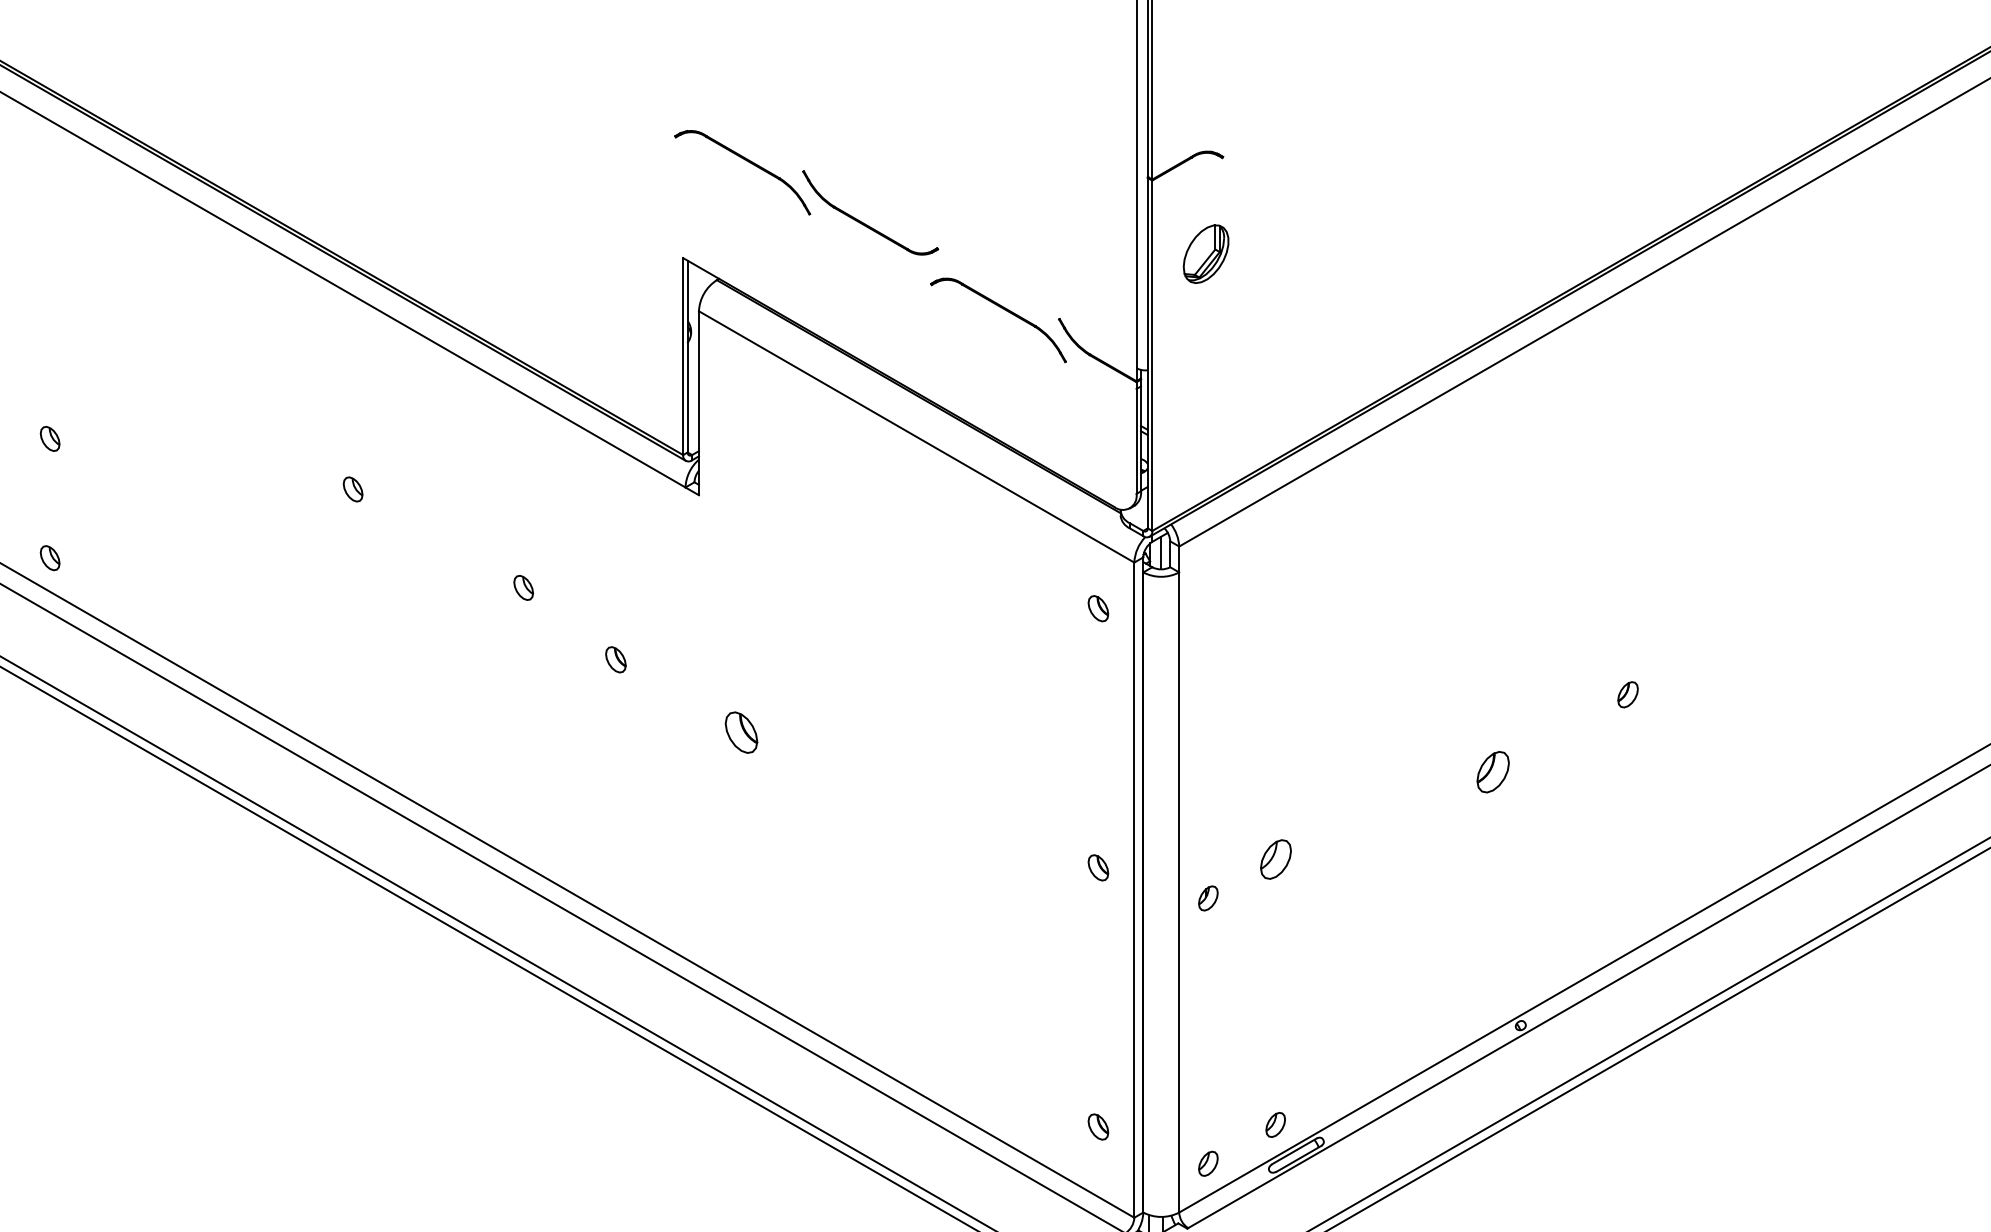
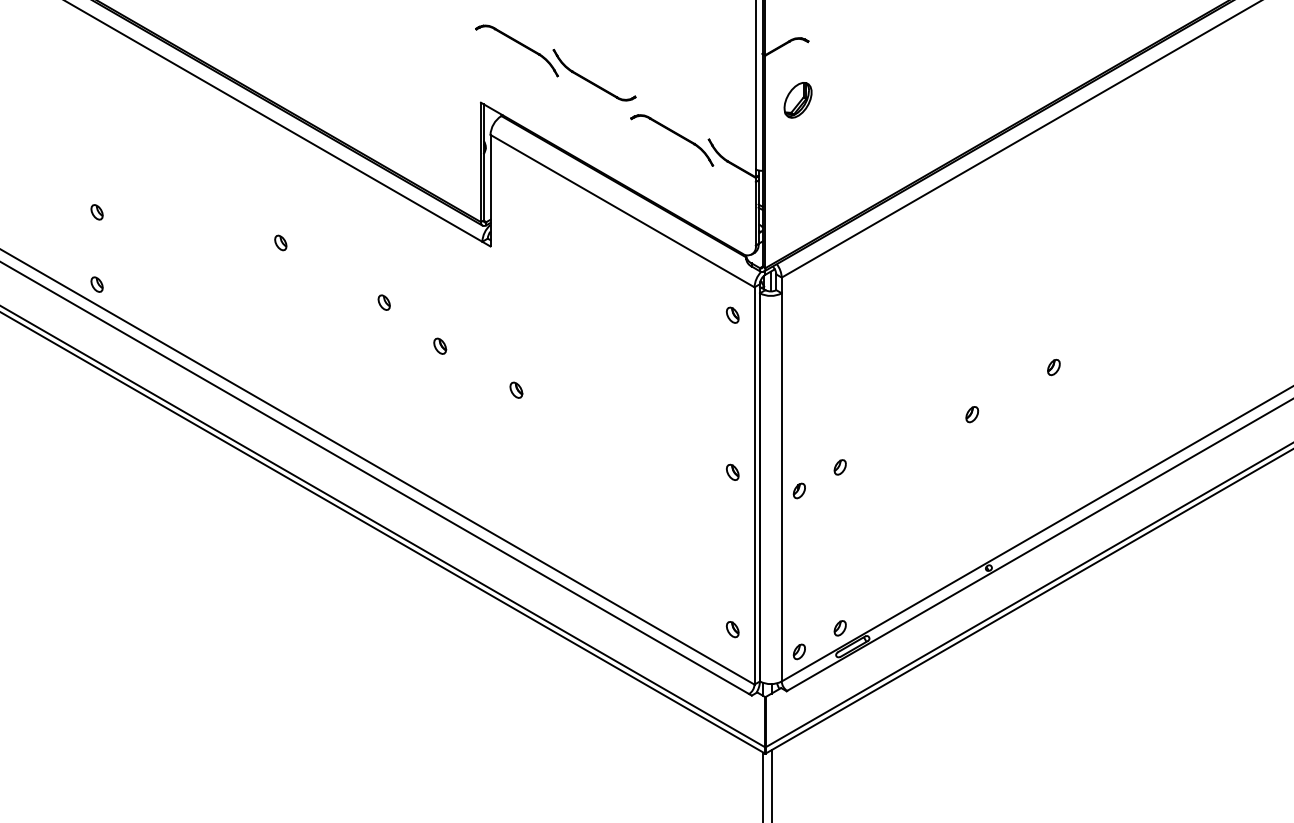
part: (741, 731) -> (516, 389), size x0.62
part: (1493, 772) -> (972, 414), size x0.62
part: (1274, 859) -> (839, 467), size x0.62

